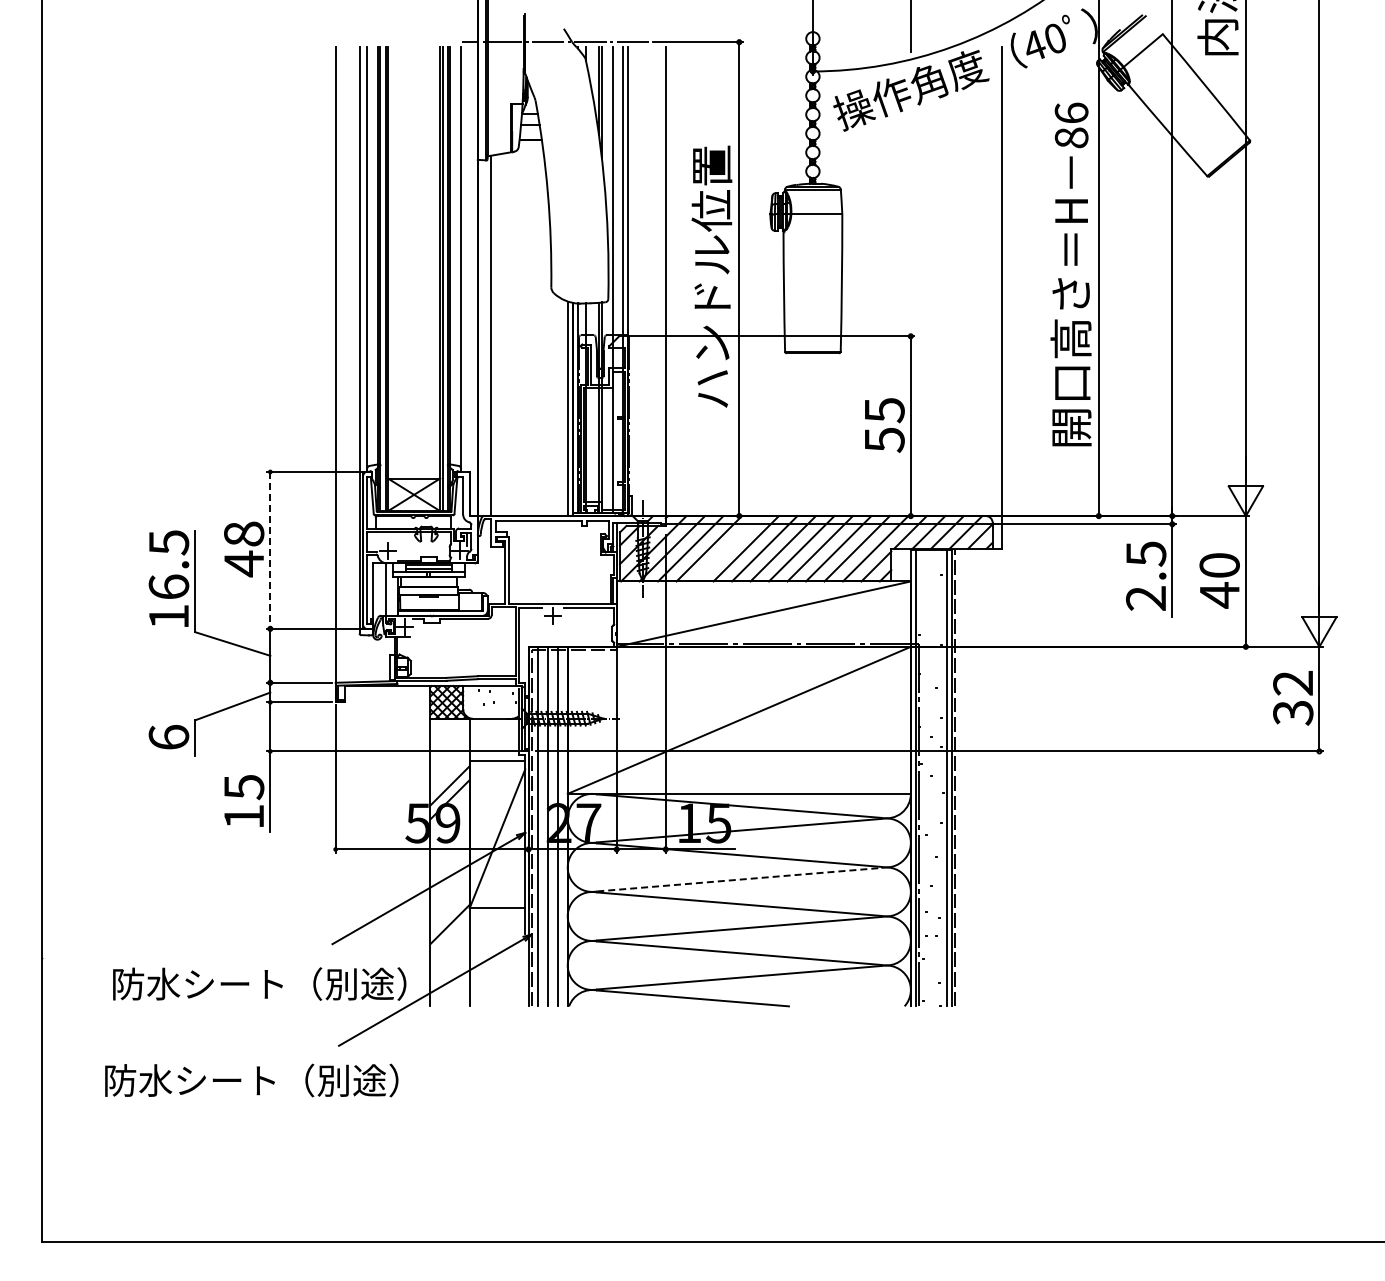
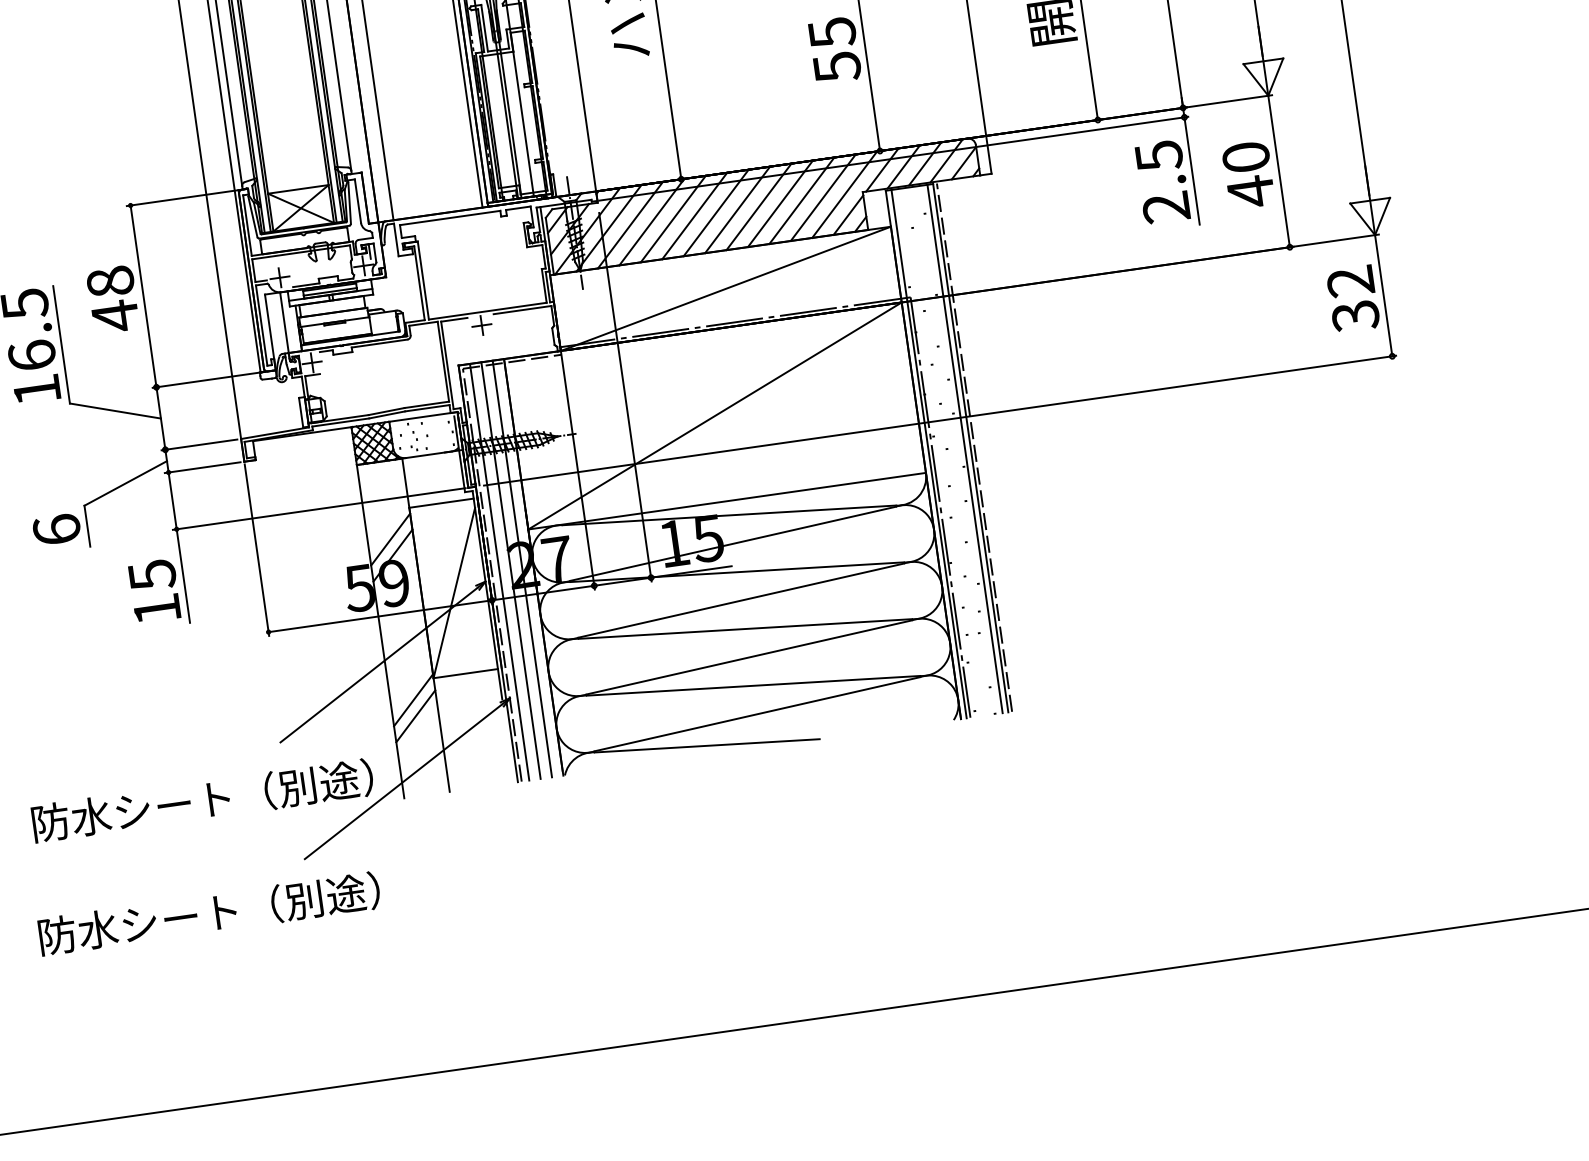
line: (727, 548) -> (672, 218), added
line: (270, 550) -> (143, 296), dashed -> solid
line: (739, 879) -> (741, 600), dashed -> solid
line: (449, 937) -> (415, 715), added

